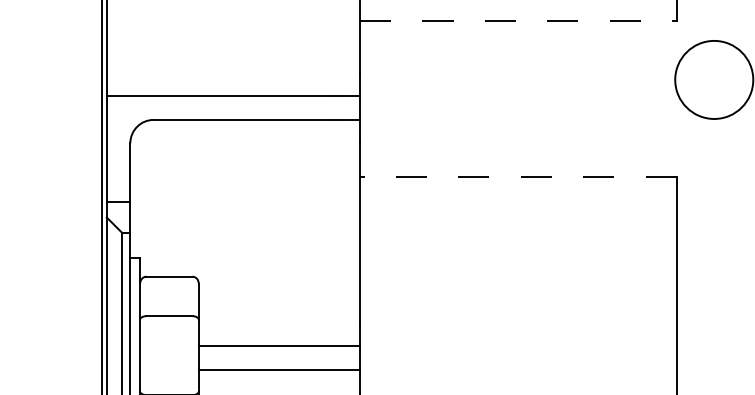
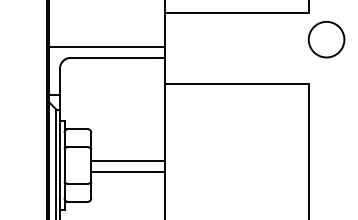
line: (519, 20) -> (237, 12), dashed -> solid
line: (516, 175) -> (236, 83), dashed -> solid

